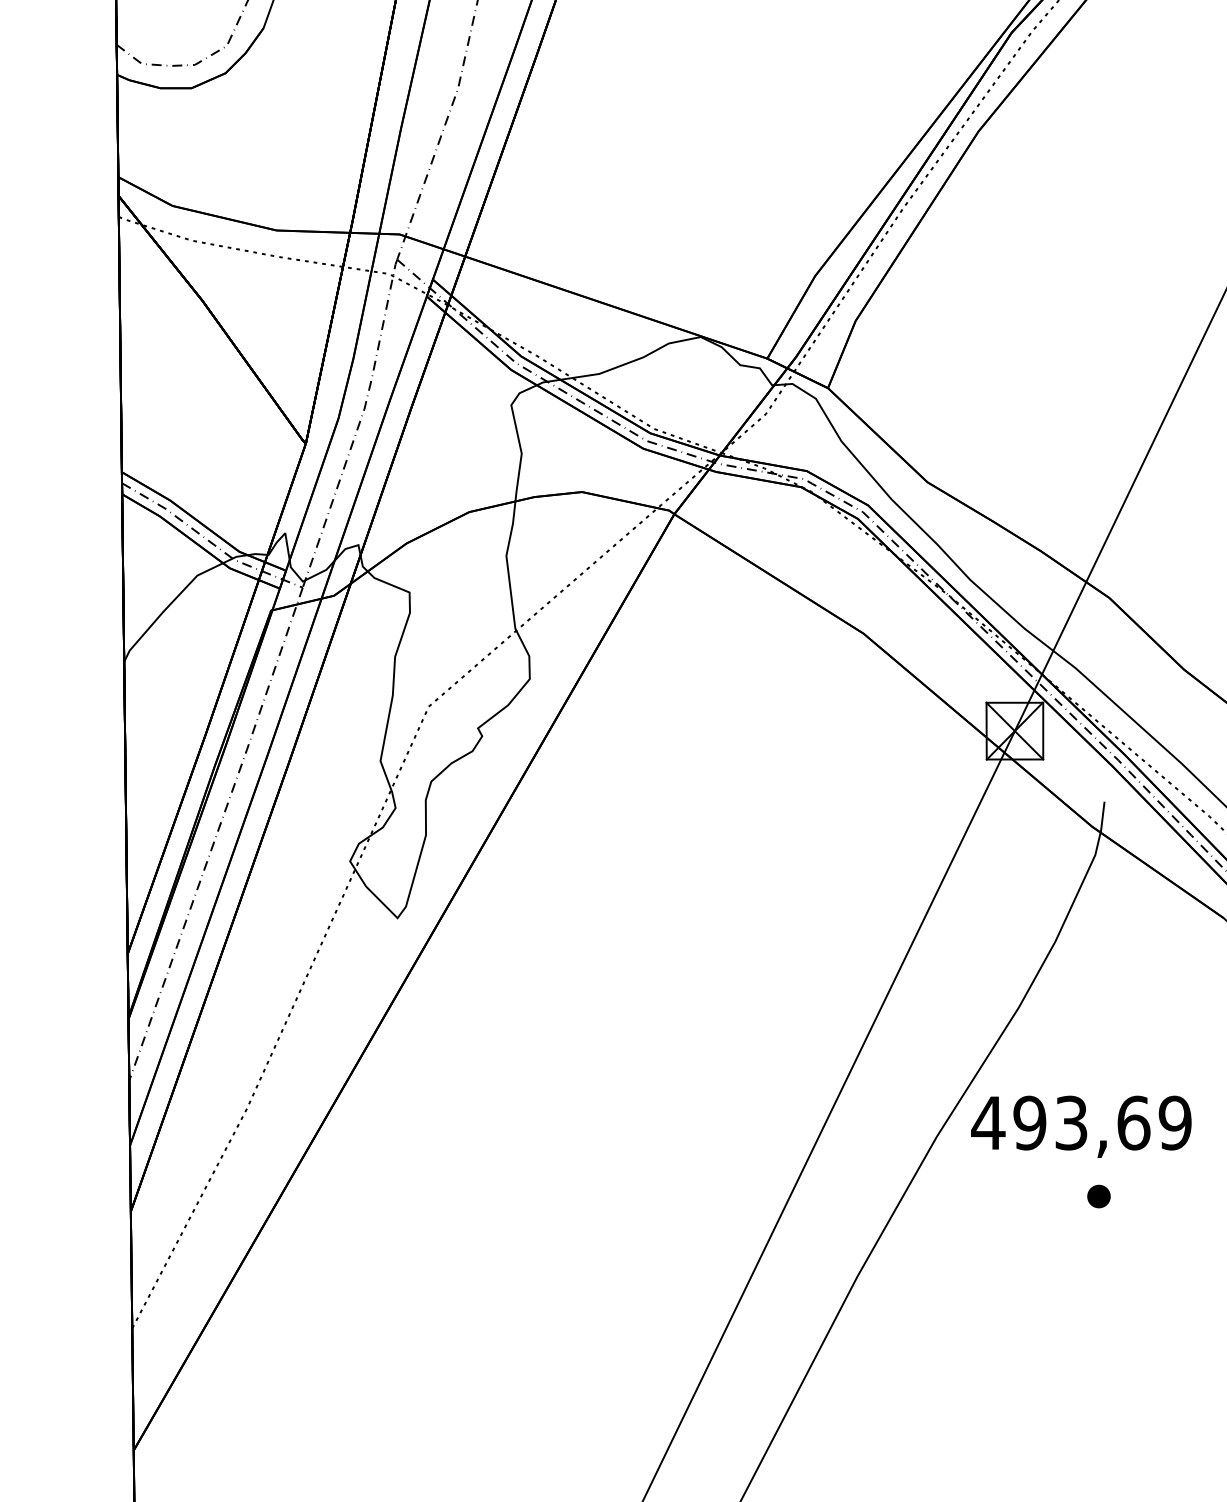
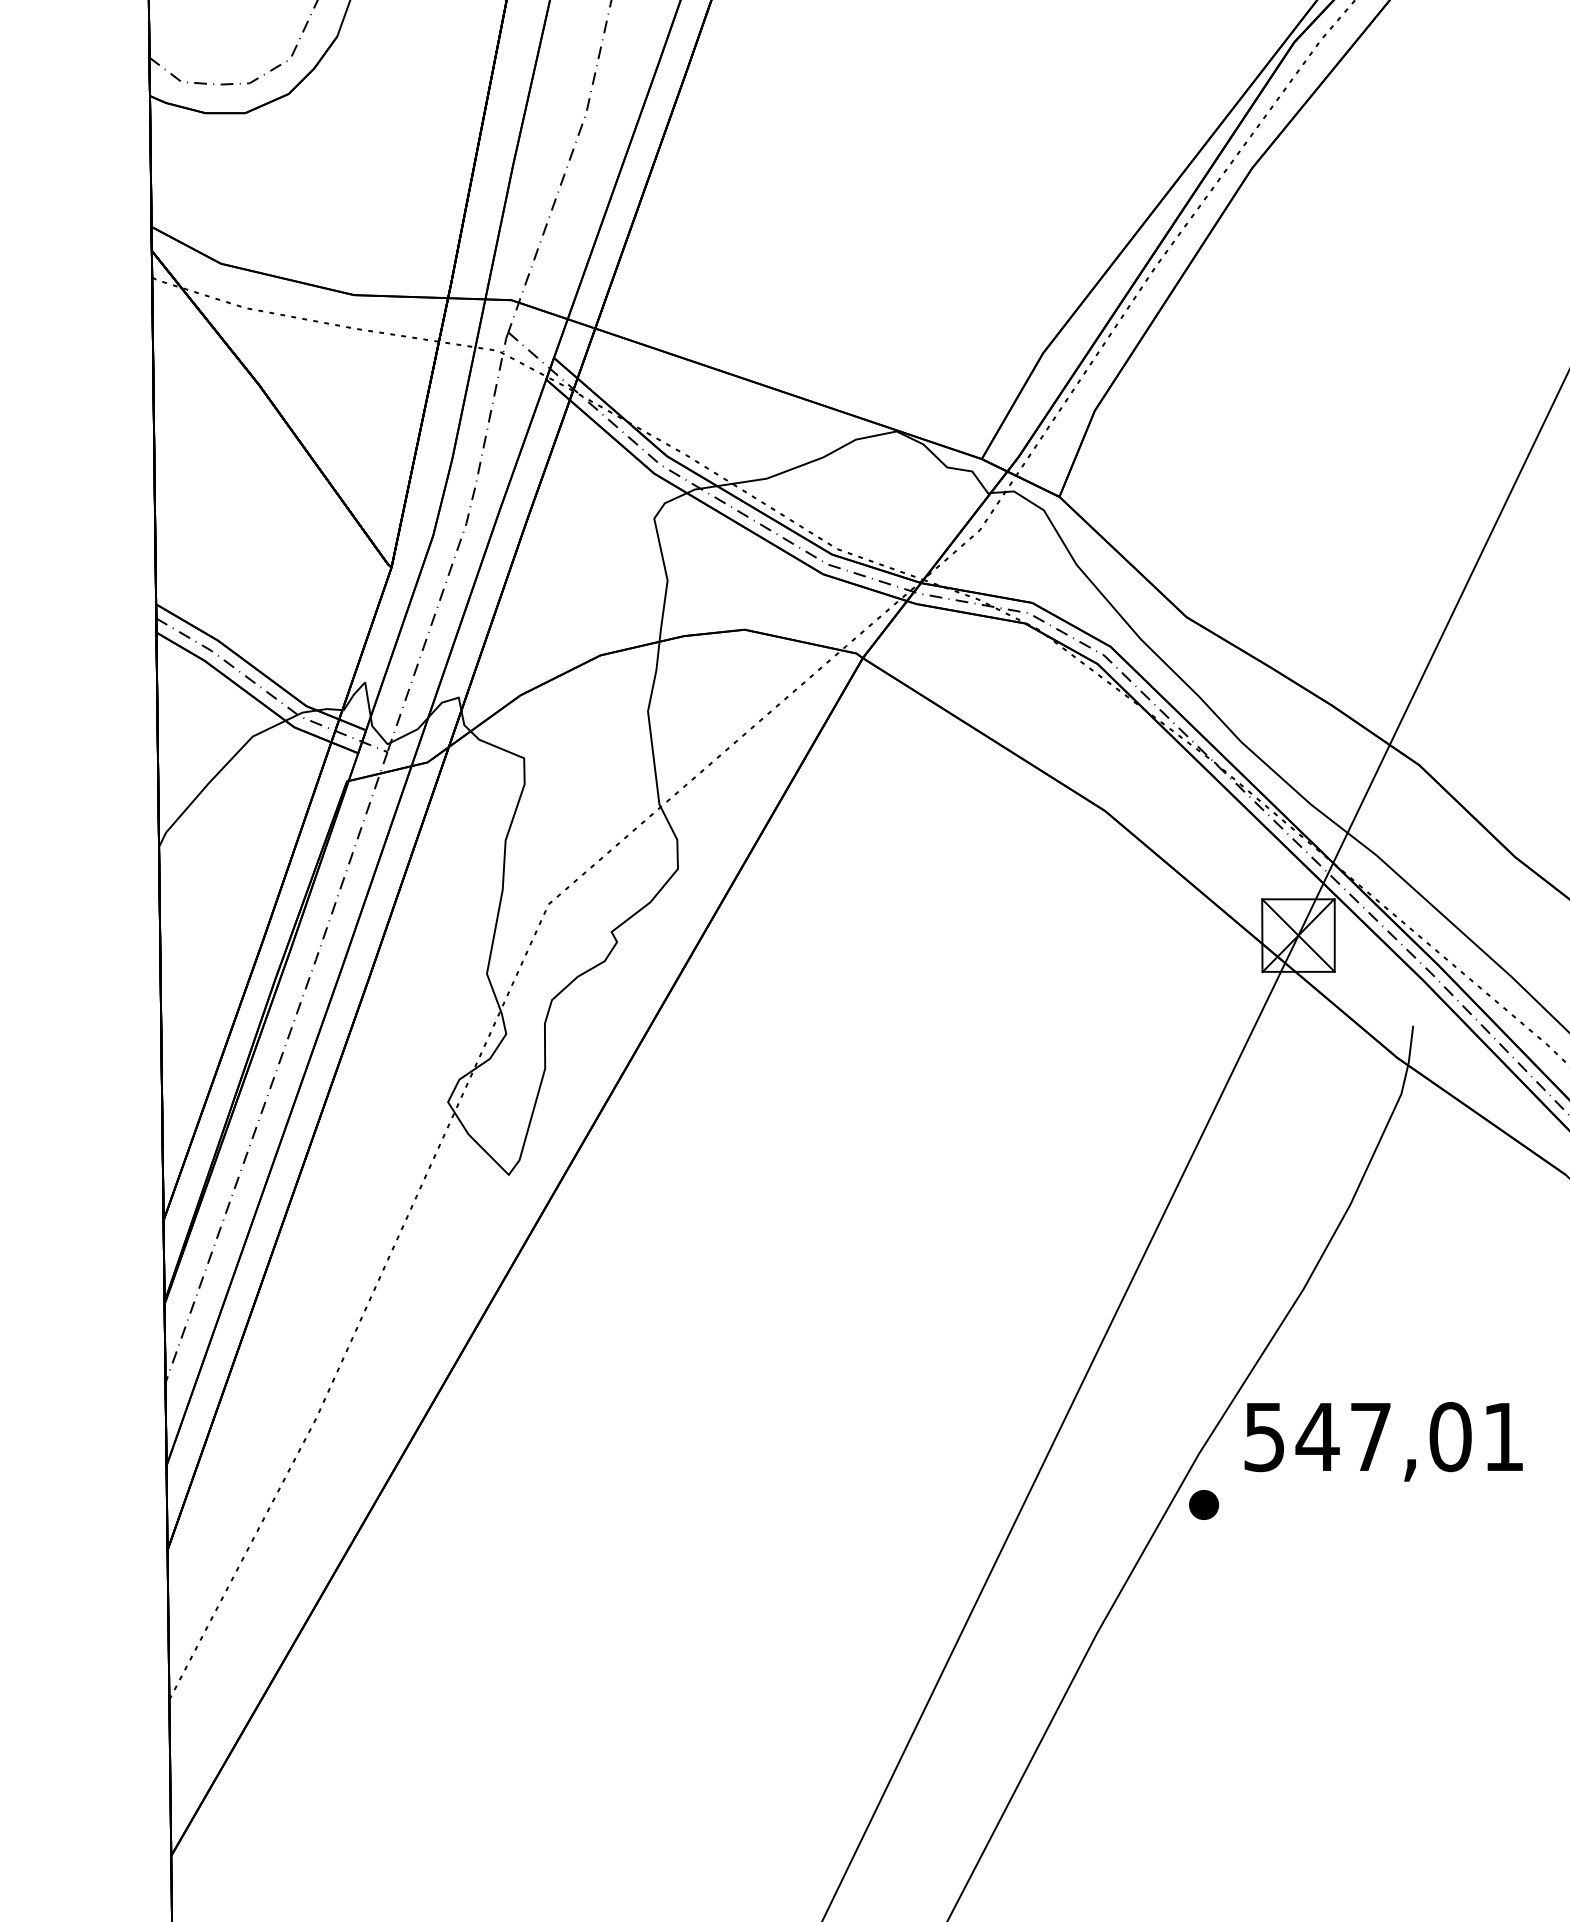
text: (1081, 1123) -> (1383, 1437), 493,69 -> 547,01
part: (1099, 1196) -> (1204, 1504), moved

